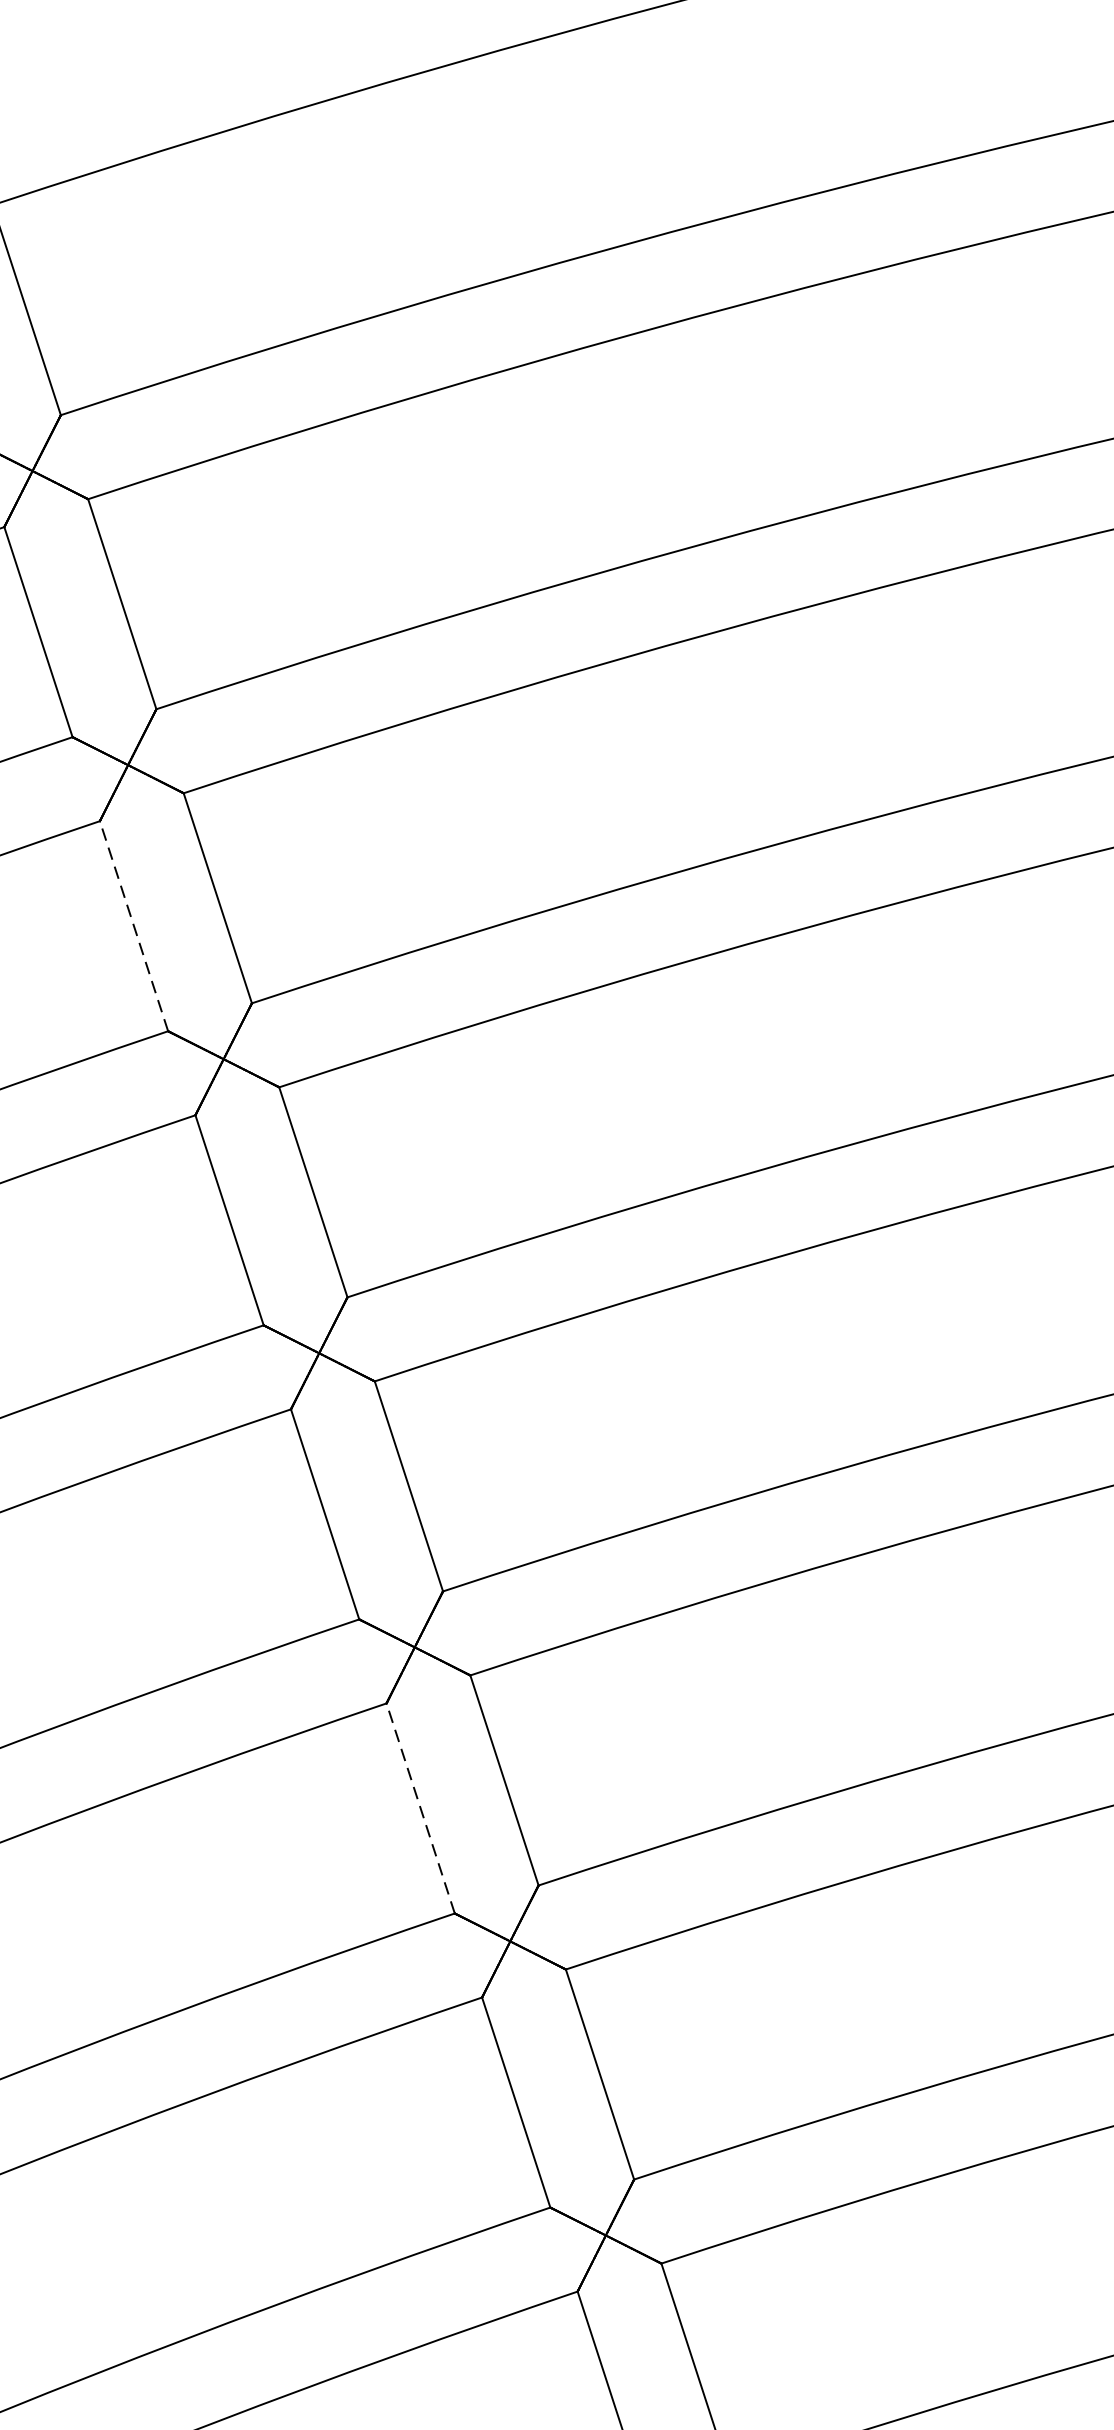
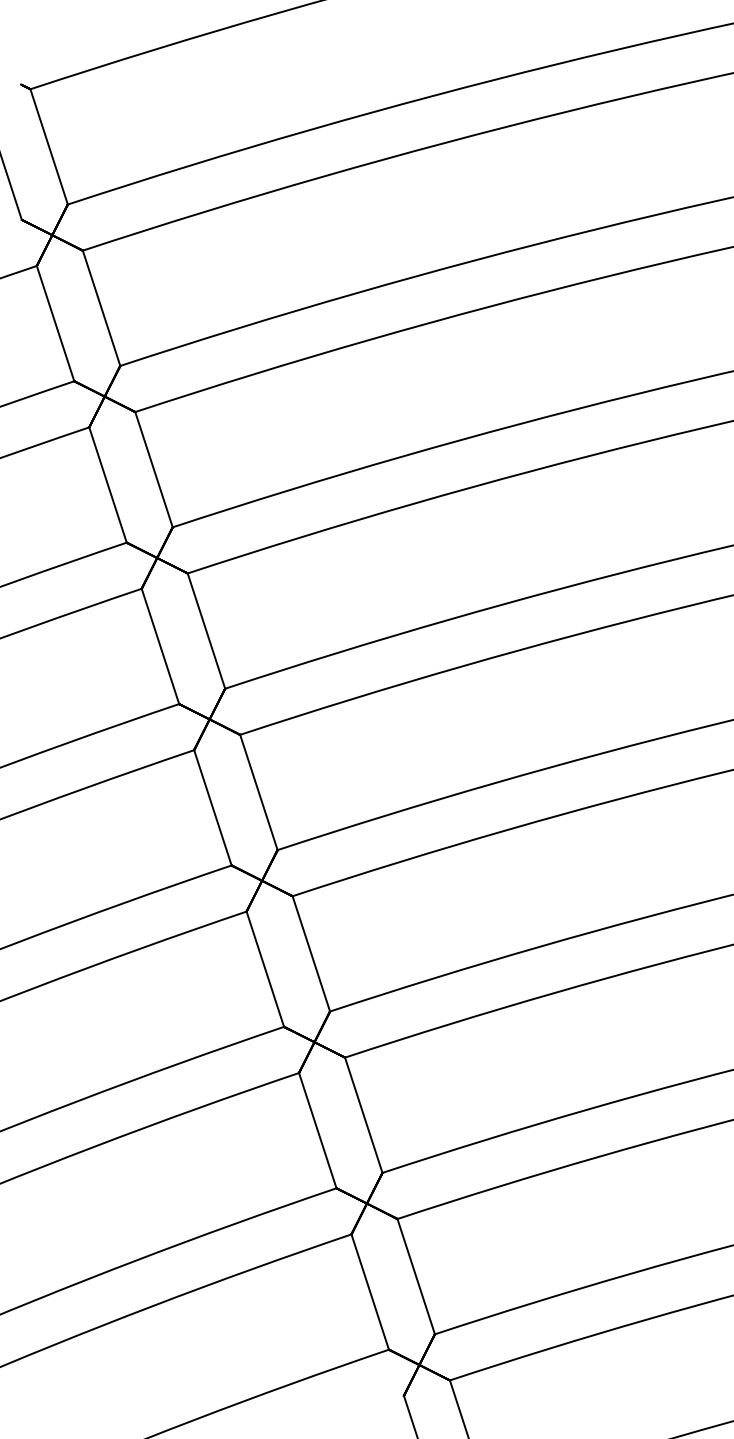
line: (134, 927) -> (108, 485), dashed -> solid
line: (420, 1808) -> (265, 969), dashed -> solid

